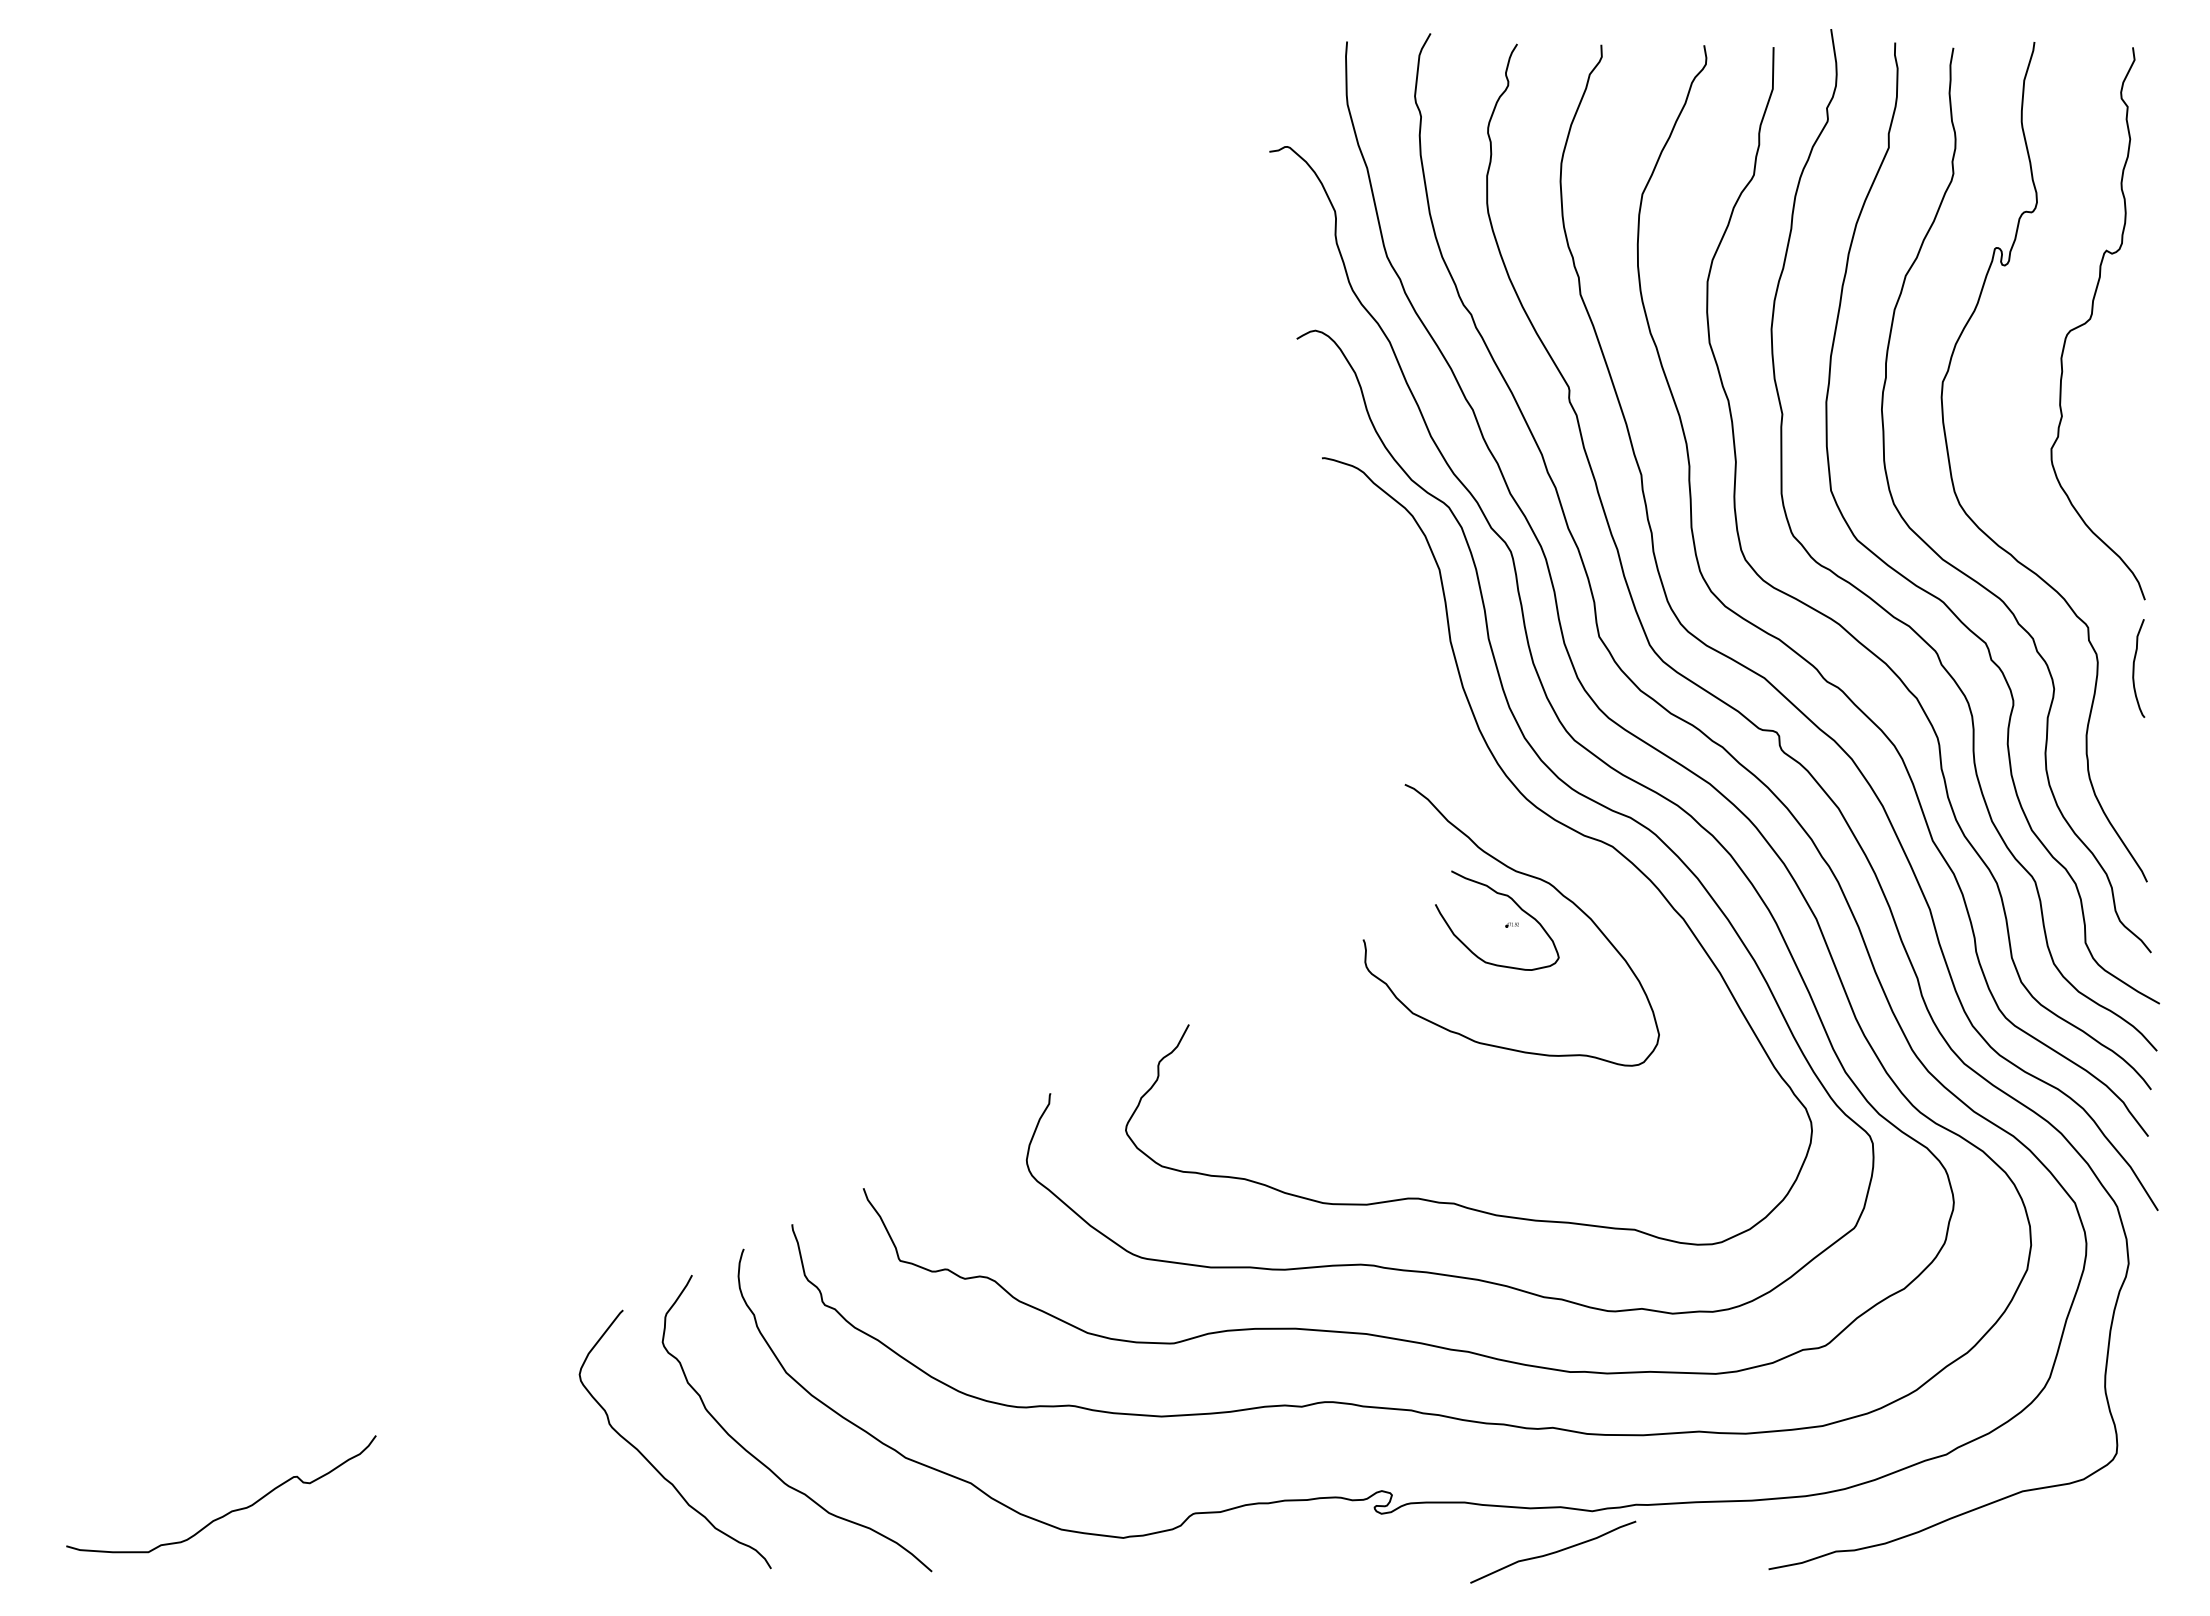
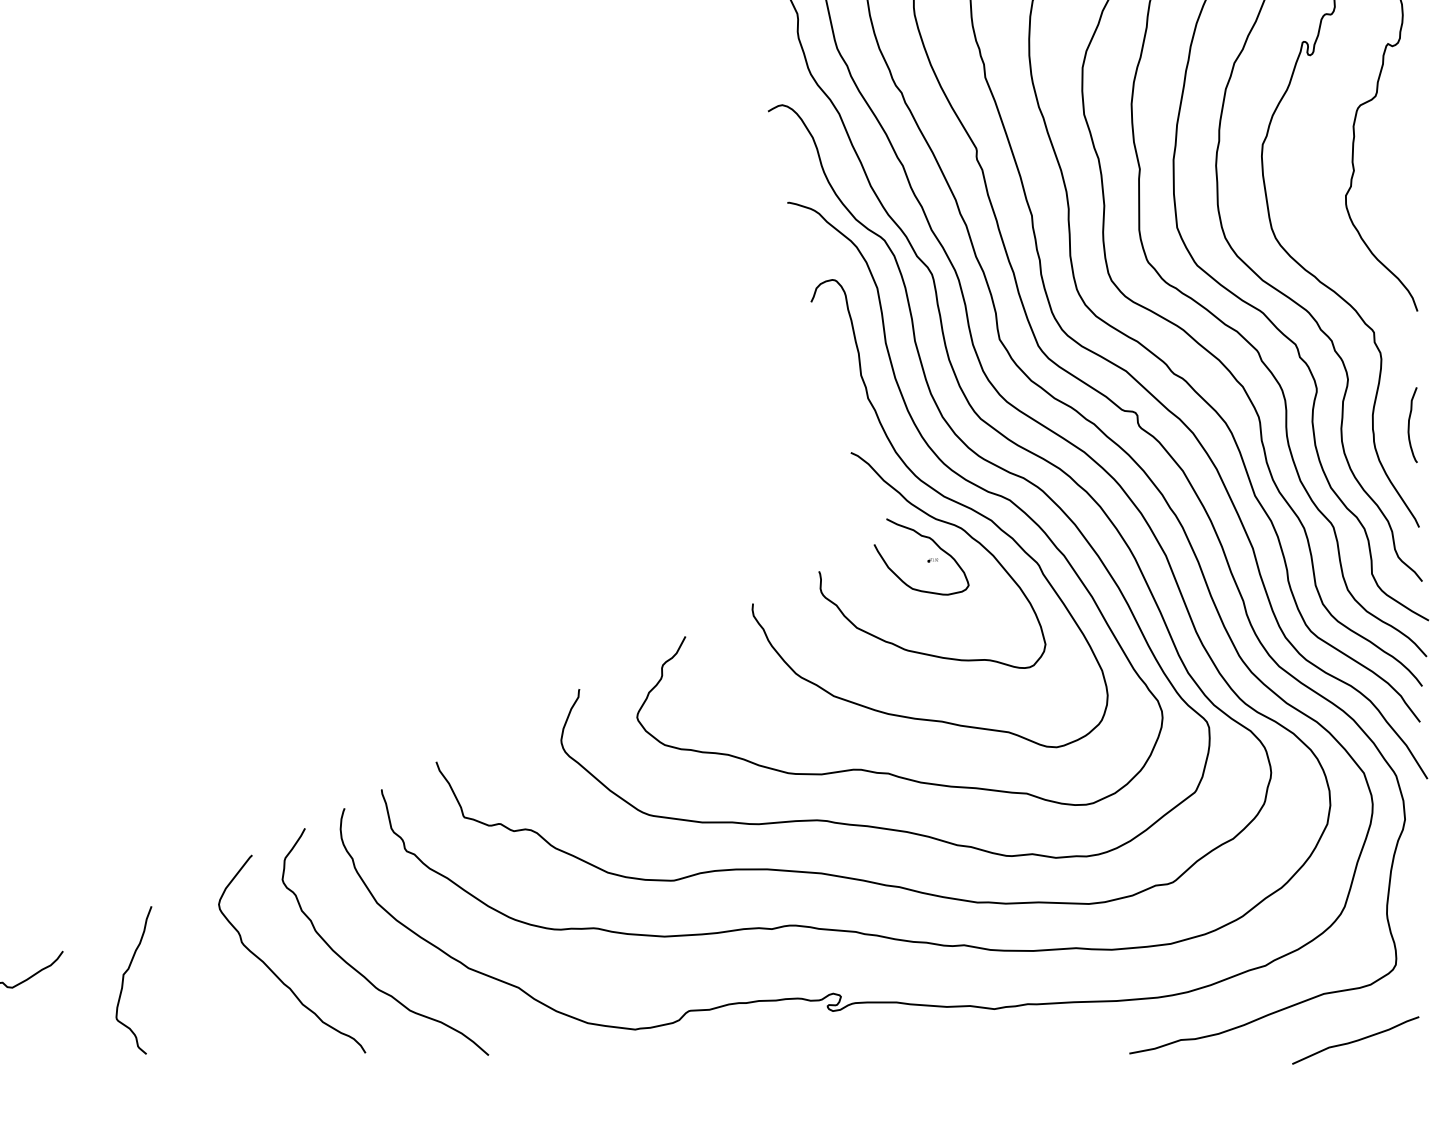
curve: (2134, 668) -> (1409, 425), moved
curve: (1522, 840) -> (940, 495), added
curve: (455, 1473) -> (123, 980), added
curve: (1554, 1551) -> (1356, 1039), moved

